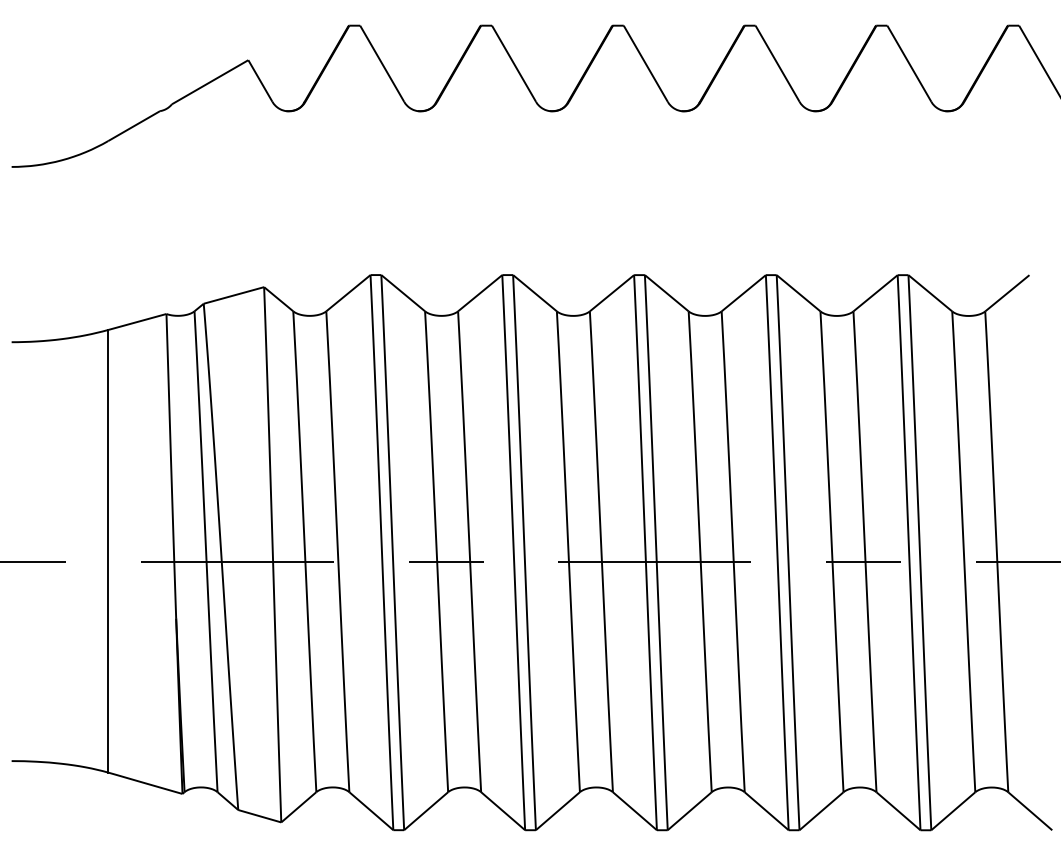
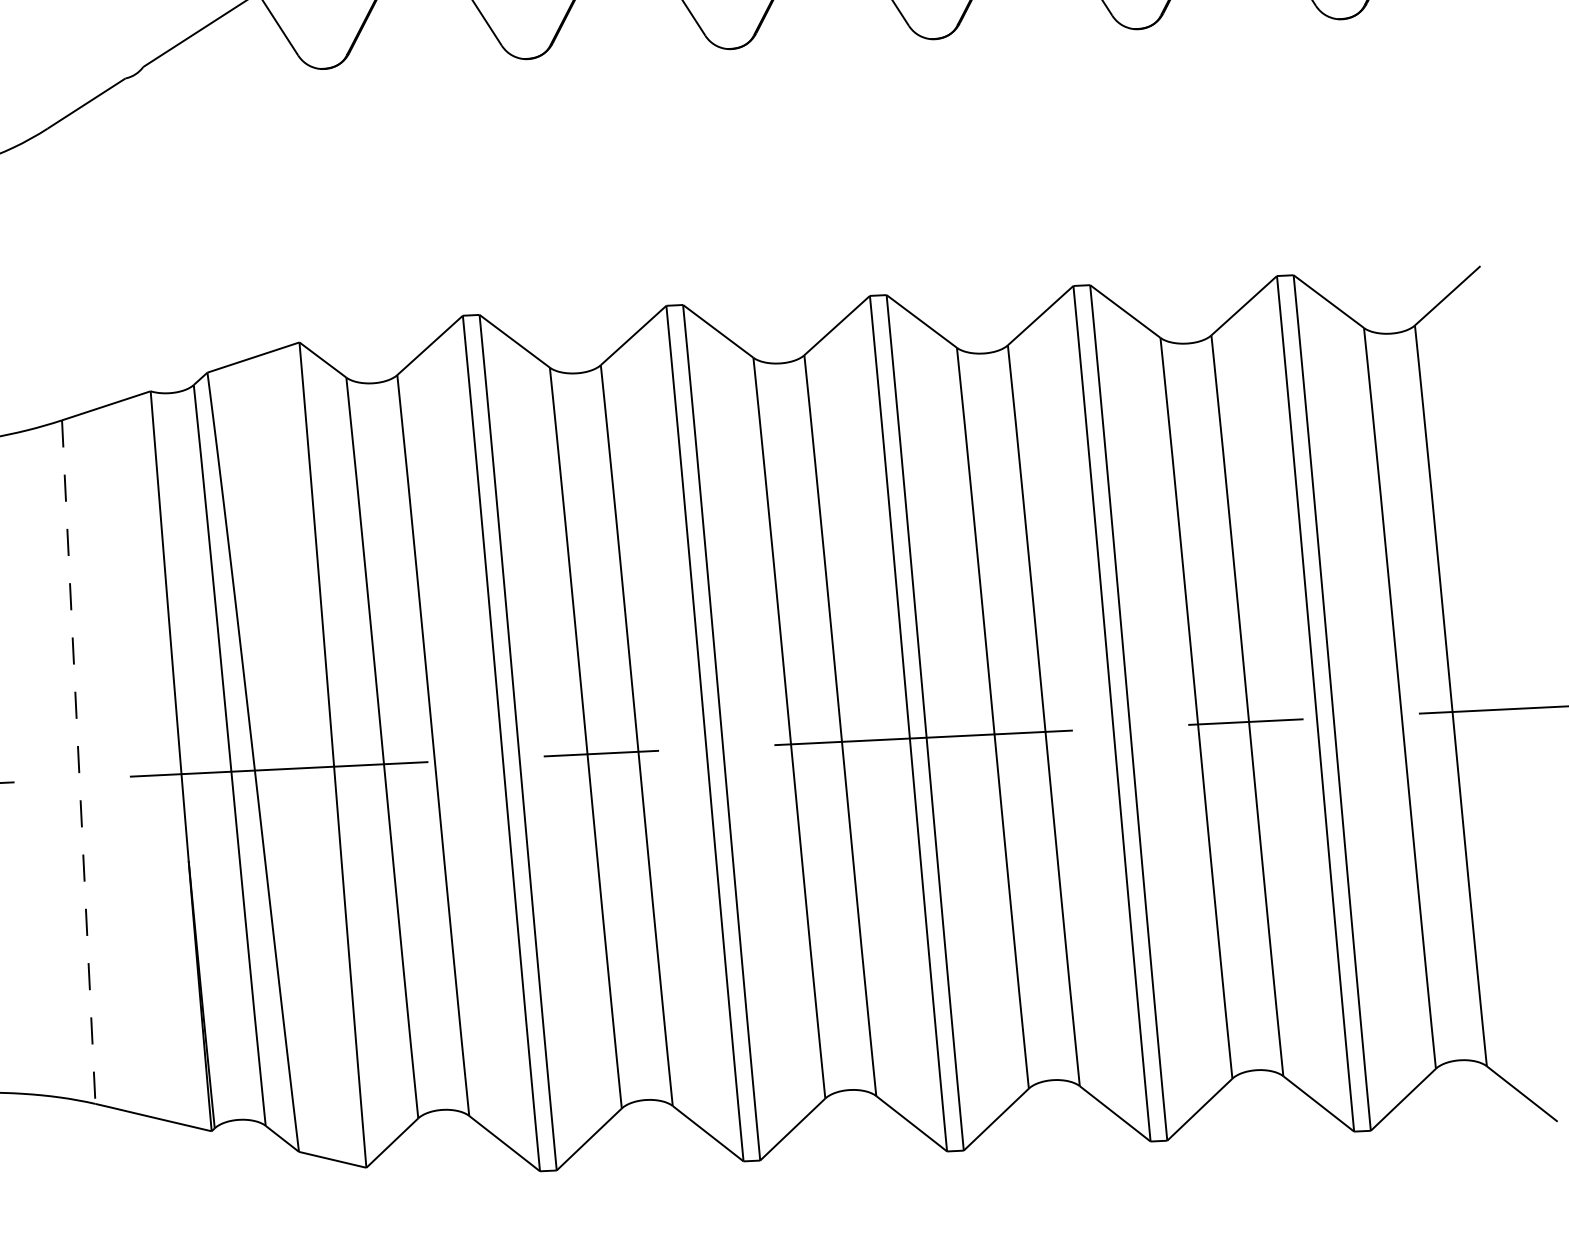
line: (108, 551) -> (79, 762), solid -> dashed

